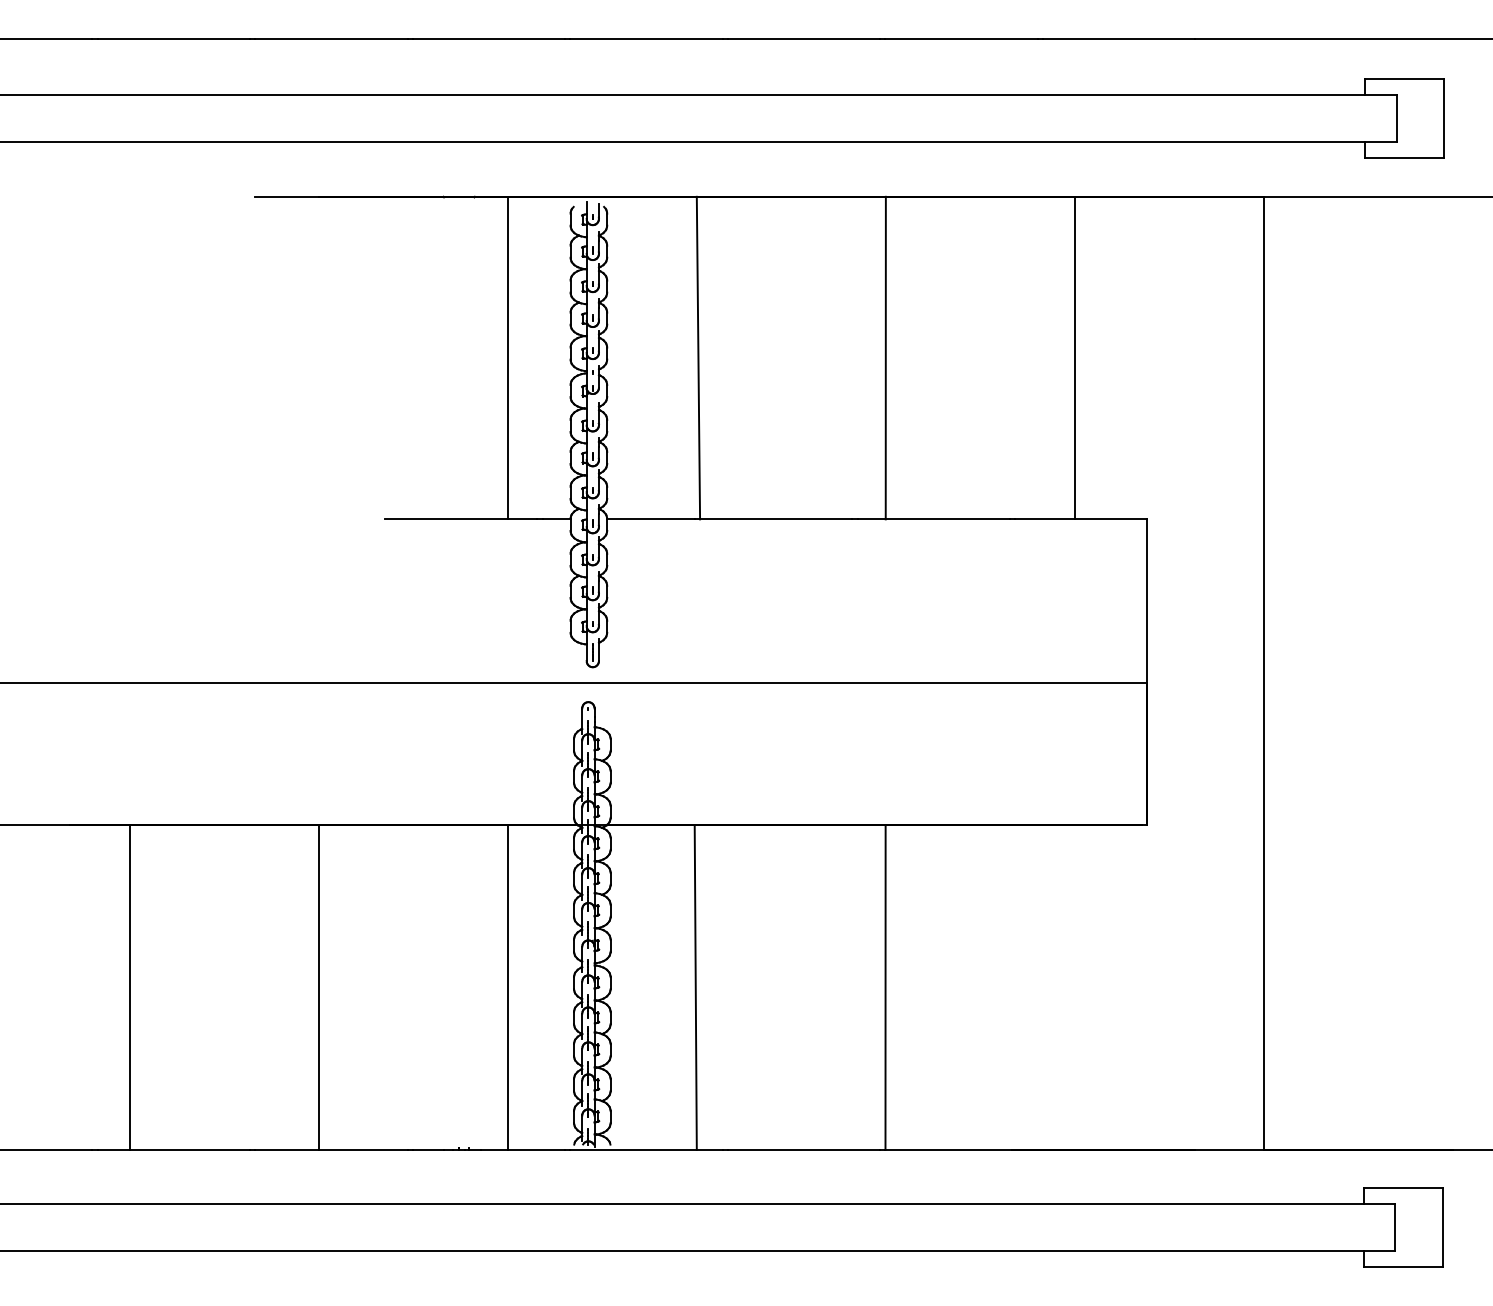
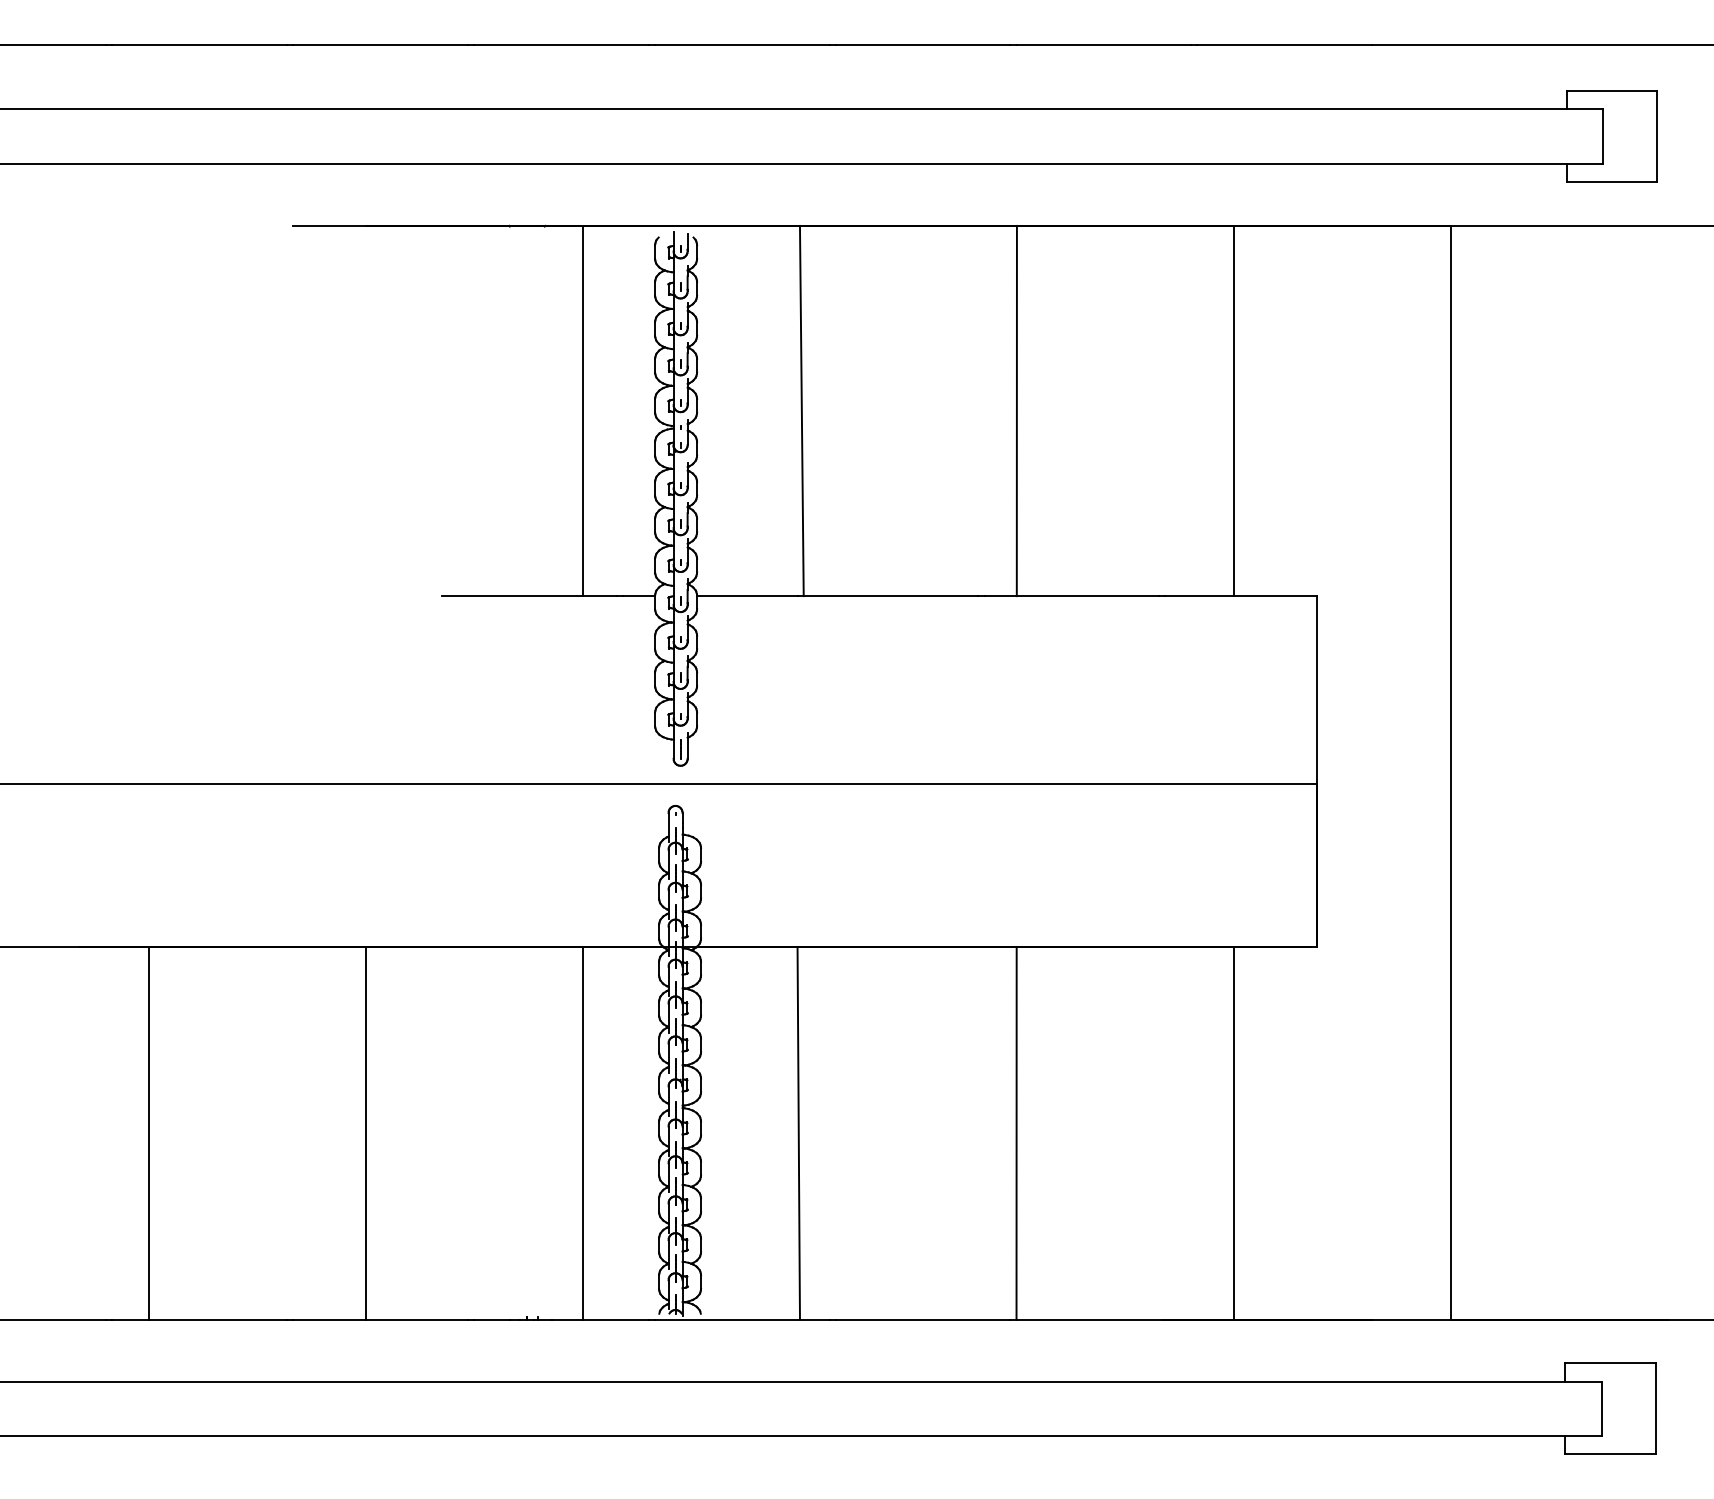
line: (1074, 986) -> (1233, 1132), added

